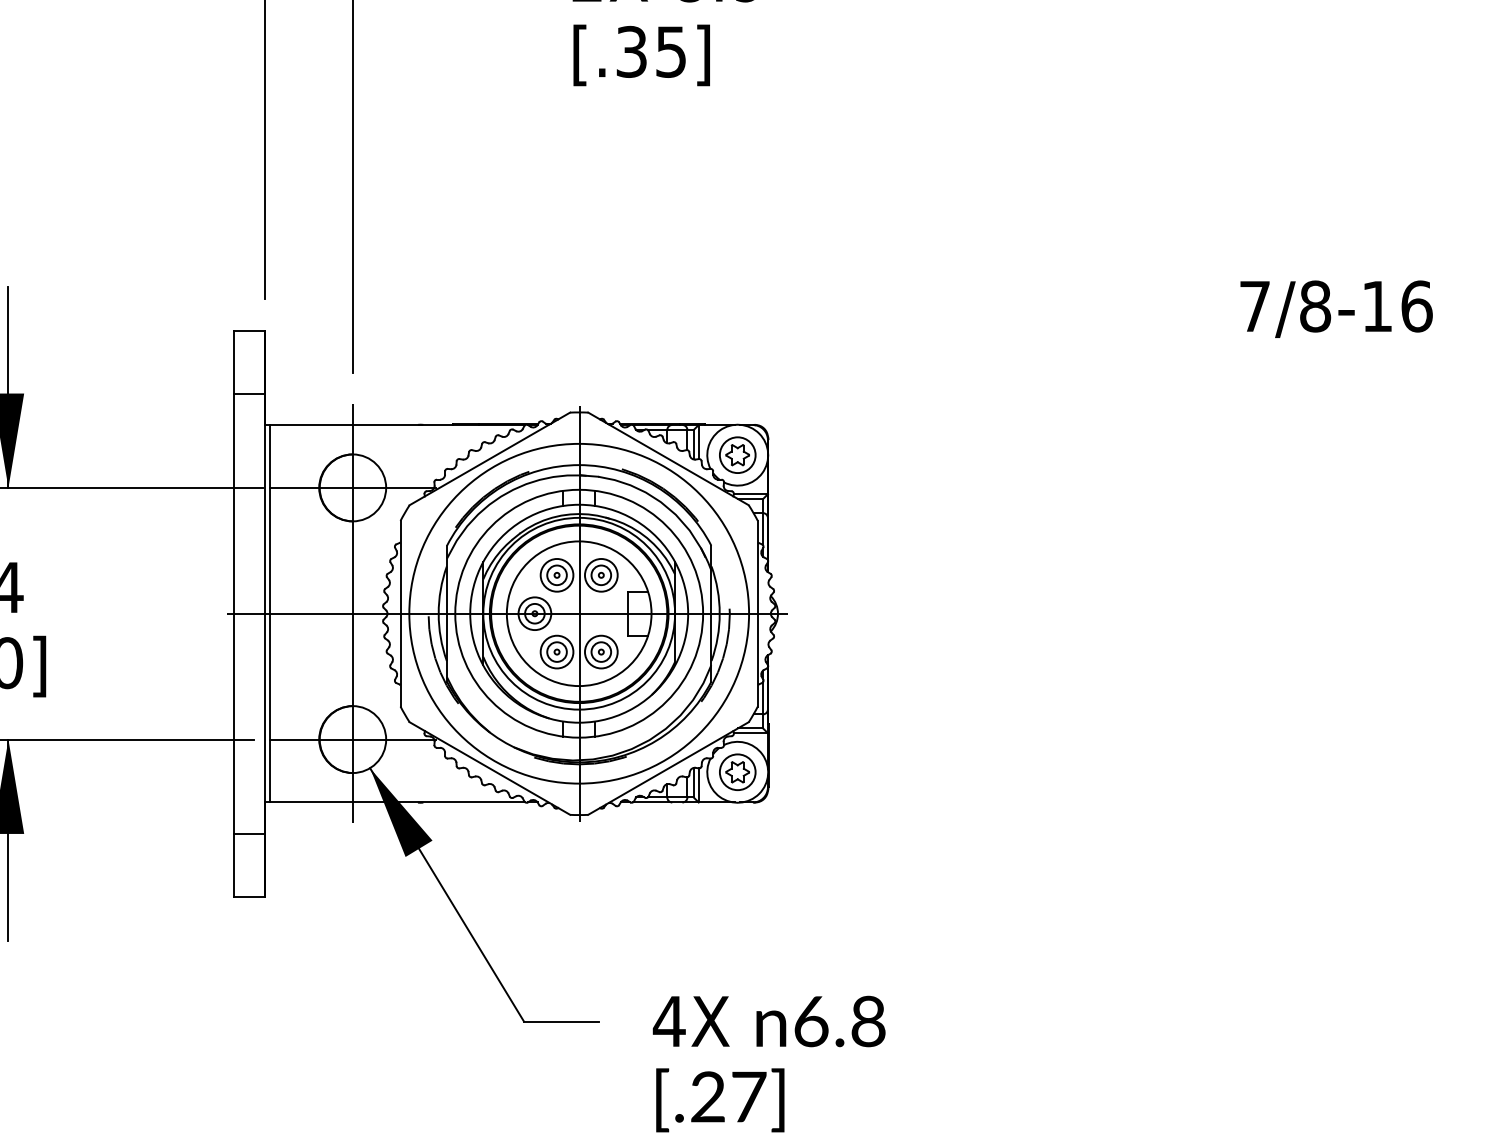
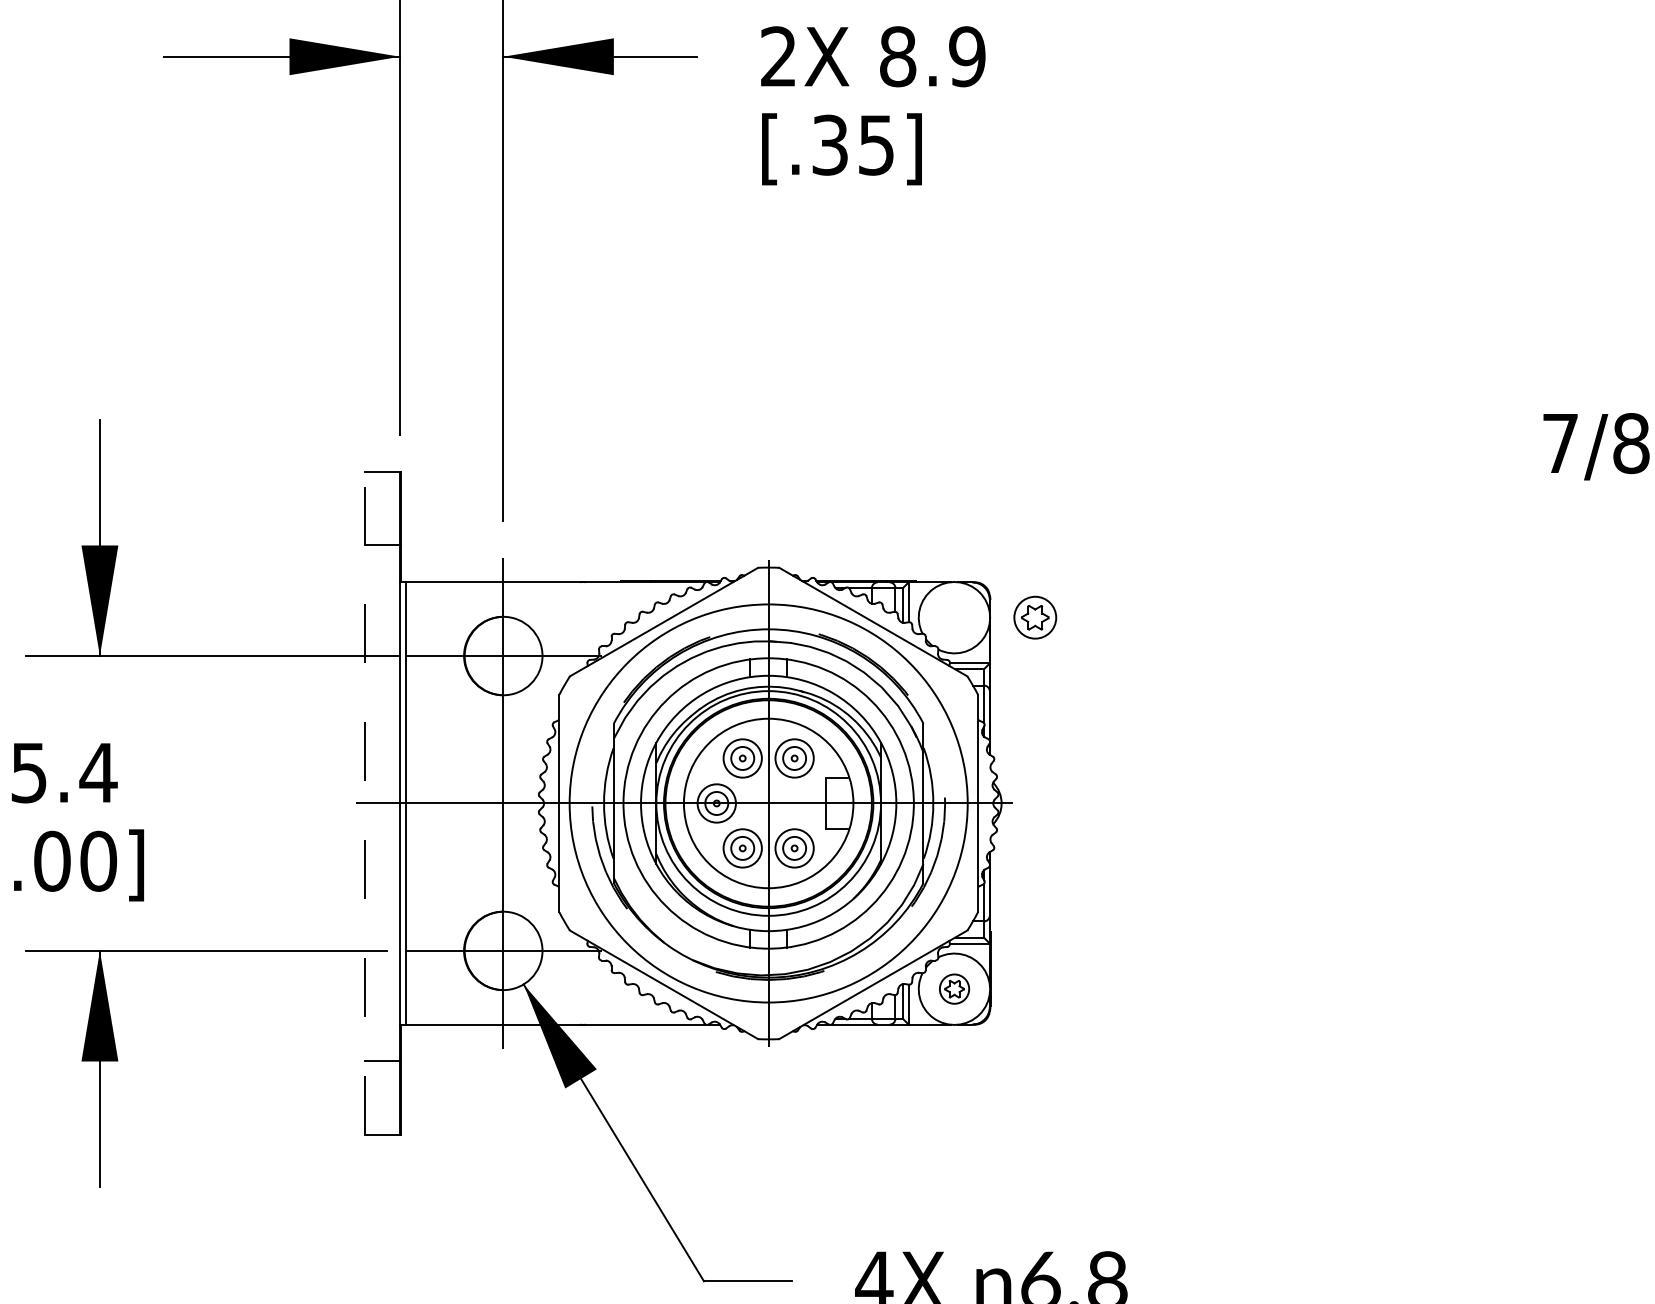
part: (737, 454) -> (1035, 616), moved
line: (234, 613) -> (364, 803), solid -> dashed
part: (737, 771) -> (954, 988), size x0.7

